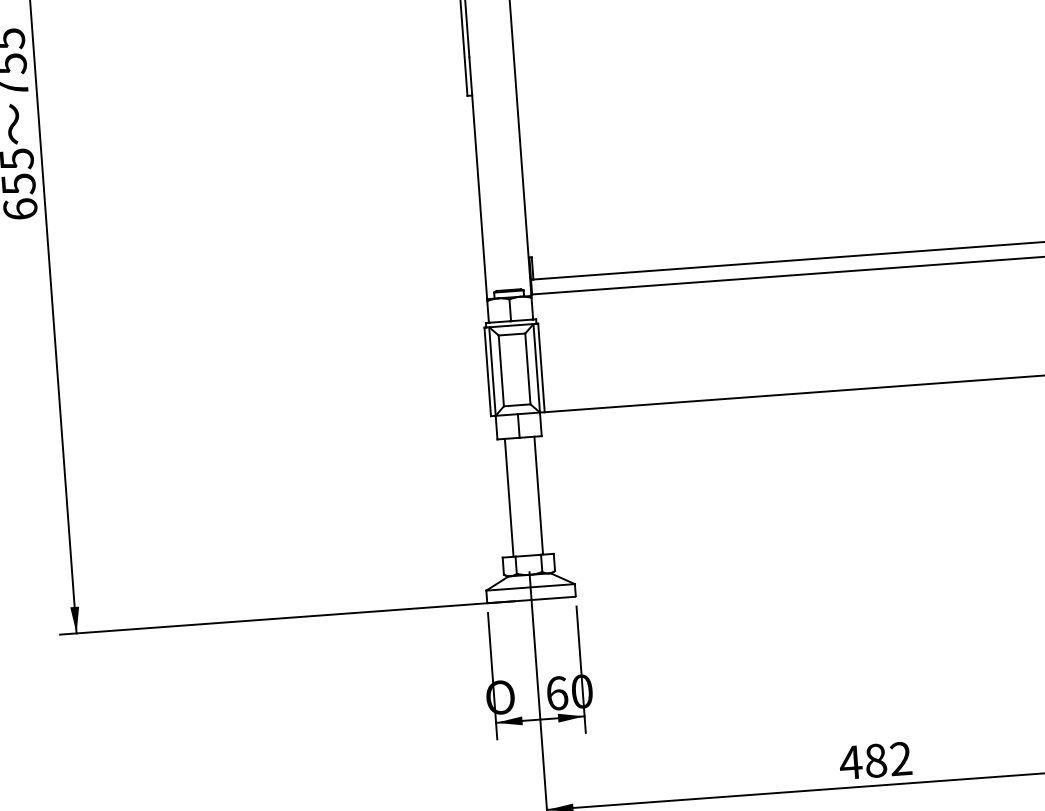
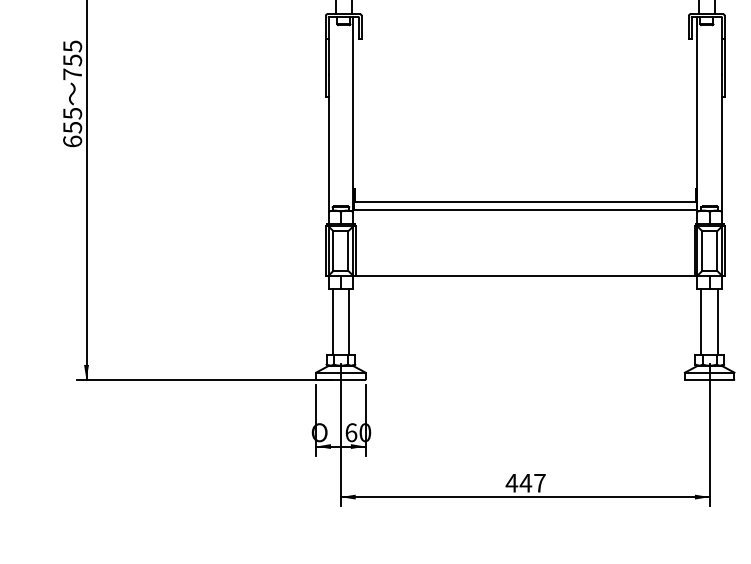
text: (887, 758) -> (532, 482), 482 -> 447

